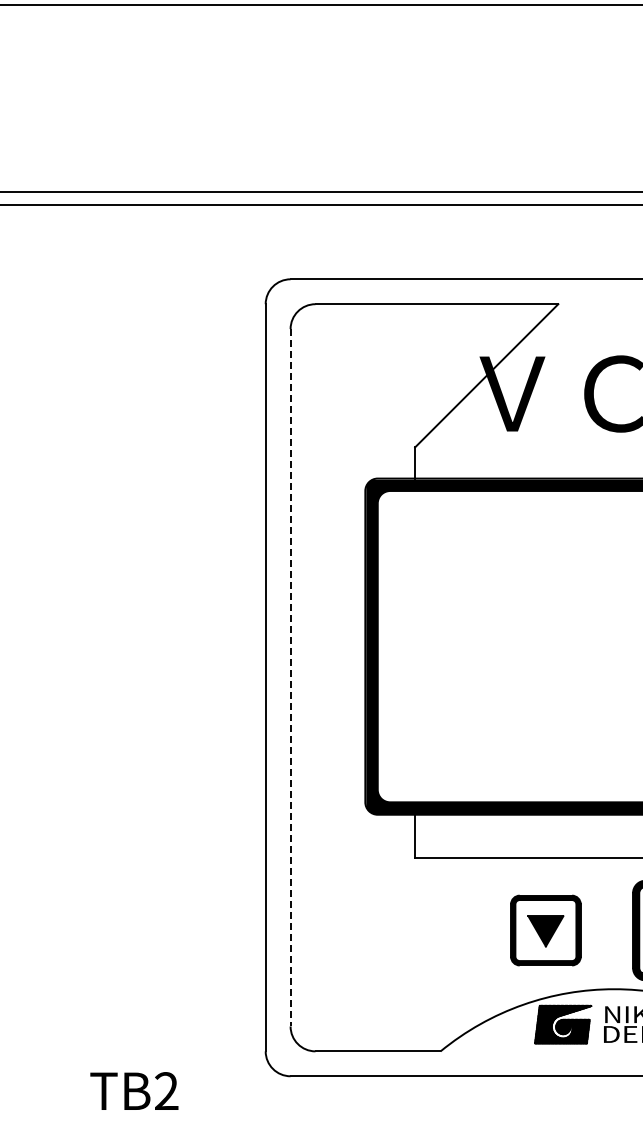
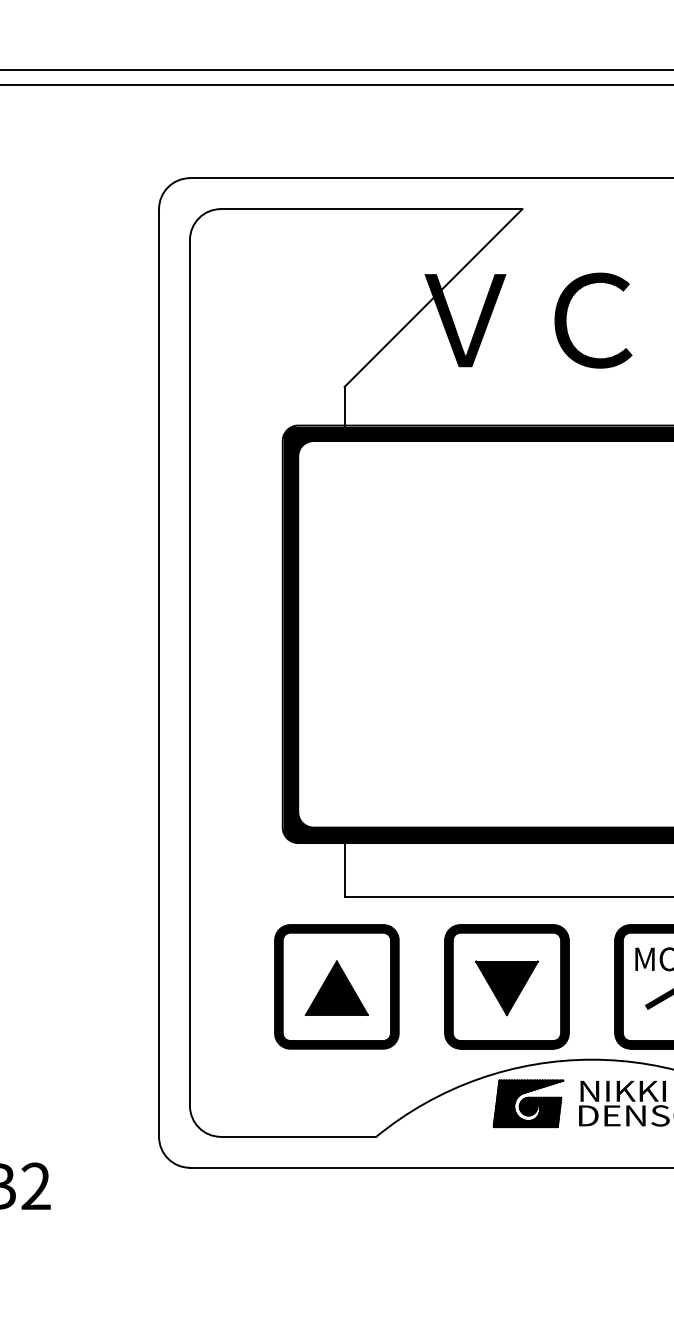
line: (290, 677) -> (189, 672), dashed -> solid
part: (408, 930) -> (336, 986), added
part: (545, 930) -> (506, 986), size x1.43

